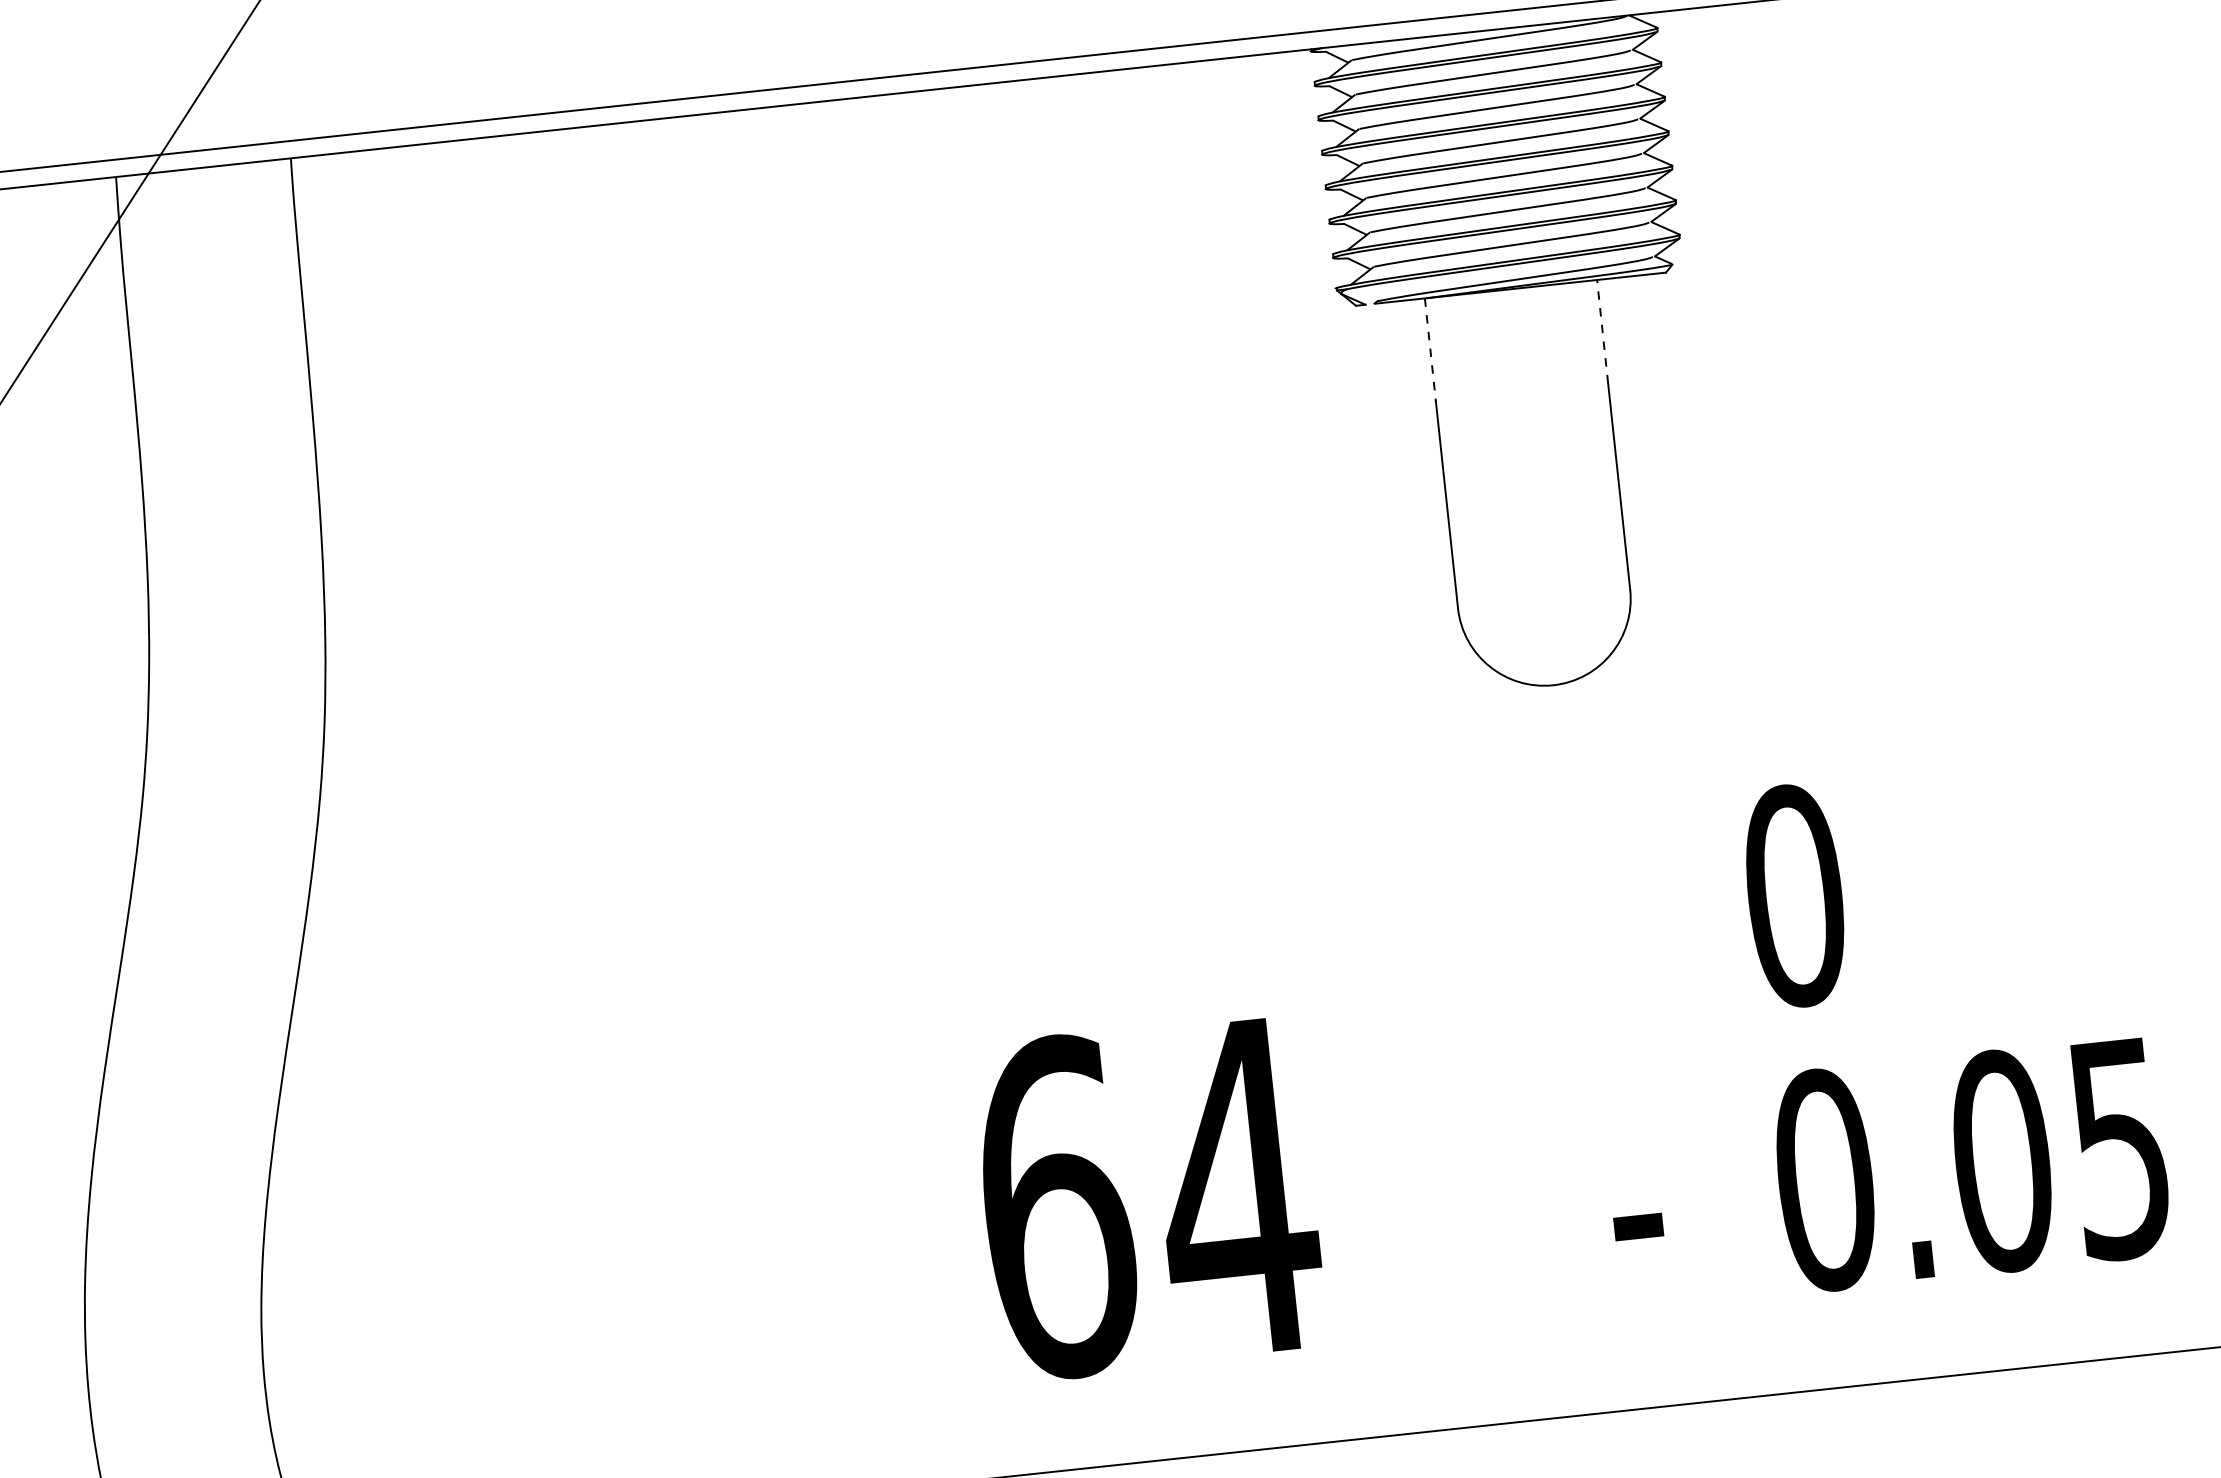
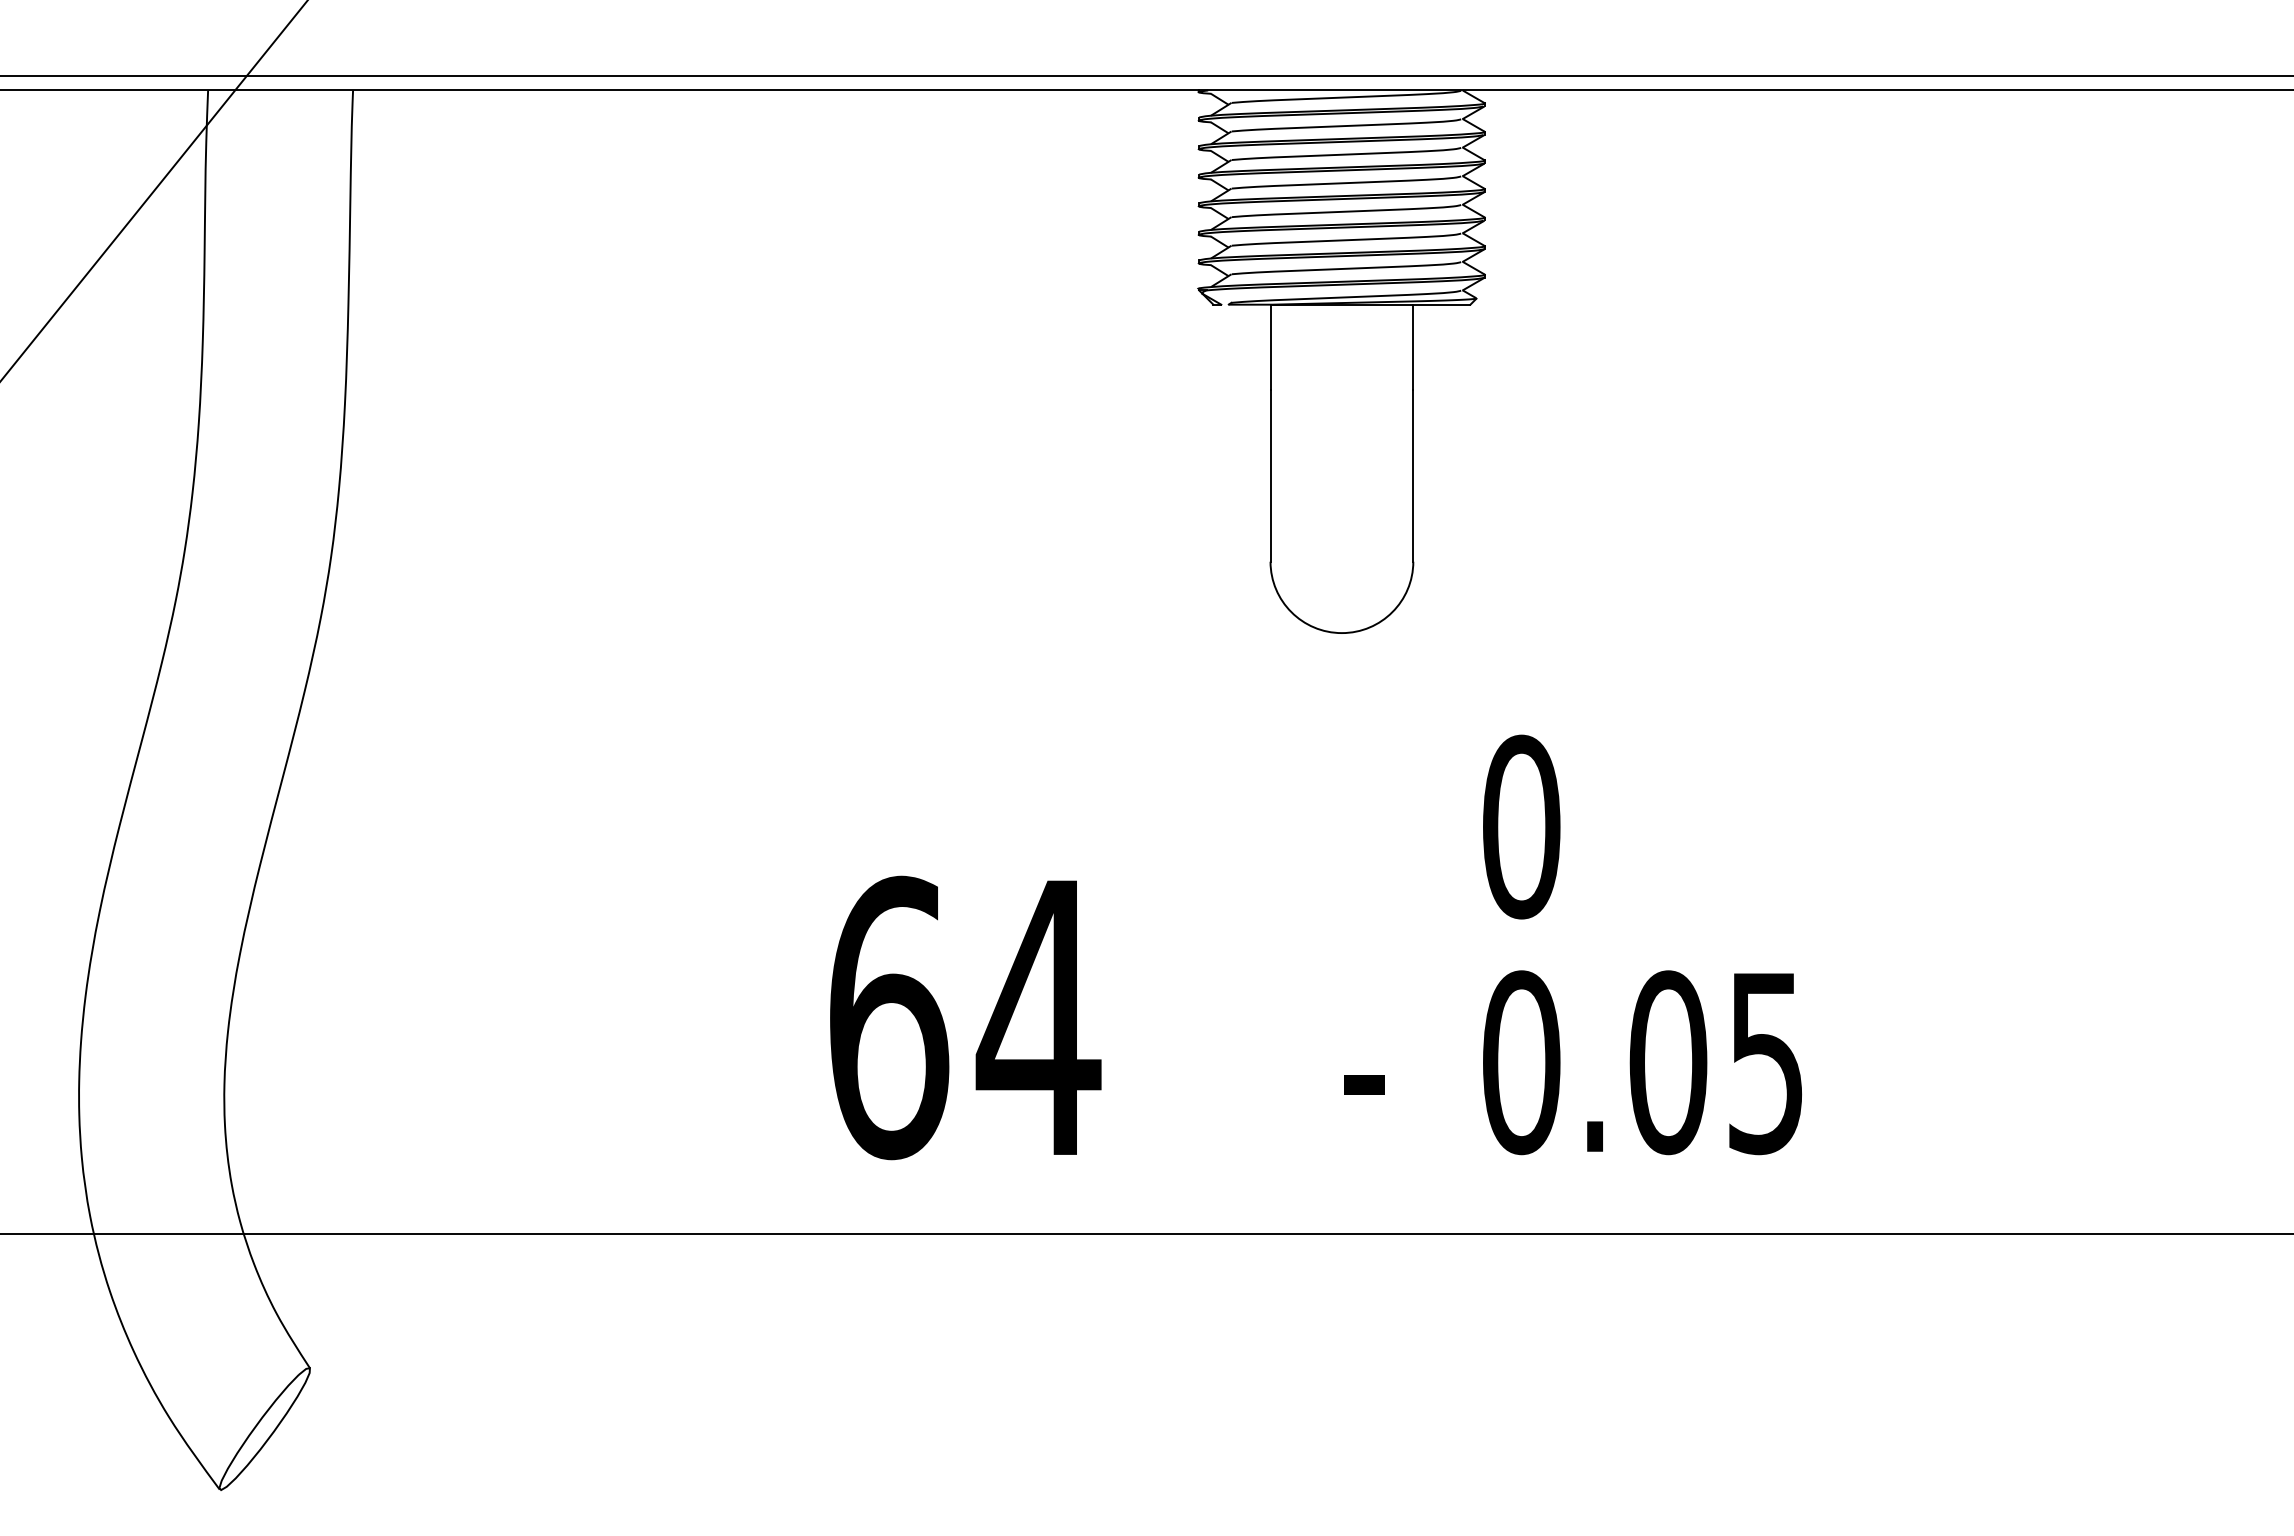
line: (1602, 331) -> (1413, 347), dashed -> solid
line: (1430, 350) -> (1270, 347), dashed -> solid

